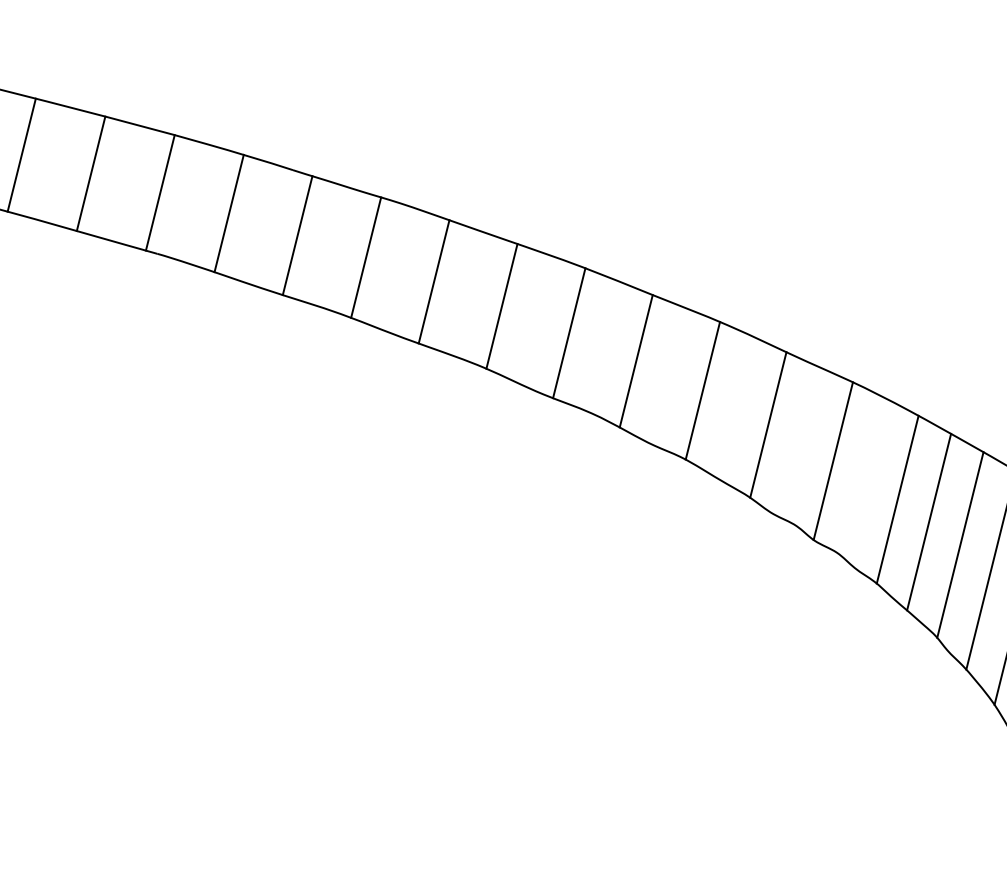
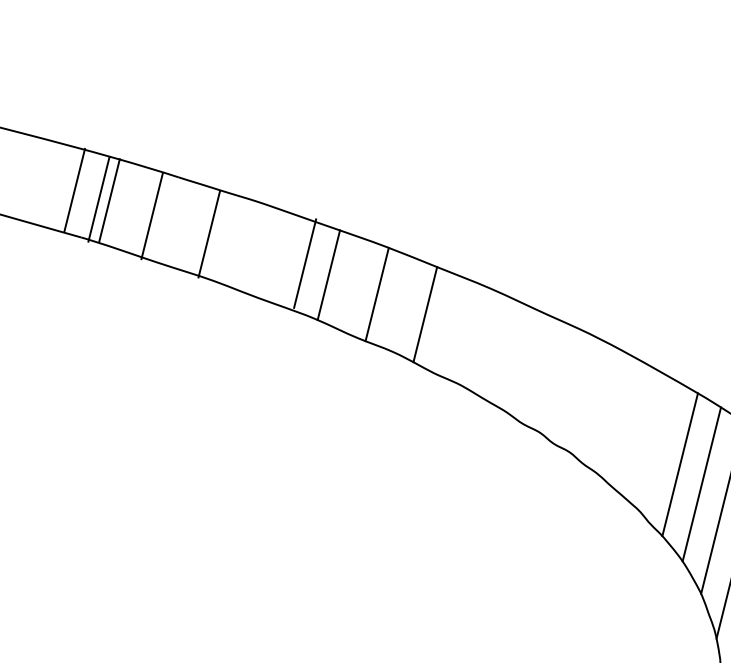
line: (90, 173) -> (74, 189), moved
line: (160, 192) -> (109, 200), moved
line: (228, 213) -> (98, 199), moved
line: (296, 235) -> (151, 216), moved
line: (366, 256) -> (209, 233), moved
line: (434, 281) -> (305, 263), moved
line: (701, 390) -> (472, 335), removed
line: (768, 425) -> (520, 360), removed
line: (832, 461) -> (566, 386), removed
line: (898, 498) -> (613, 413), removed
line: (928, 521) -> (635, 429), removed
line: (959, 544) -> (657, 446), removed

